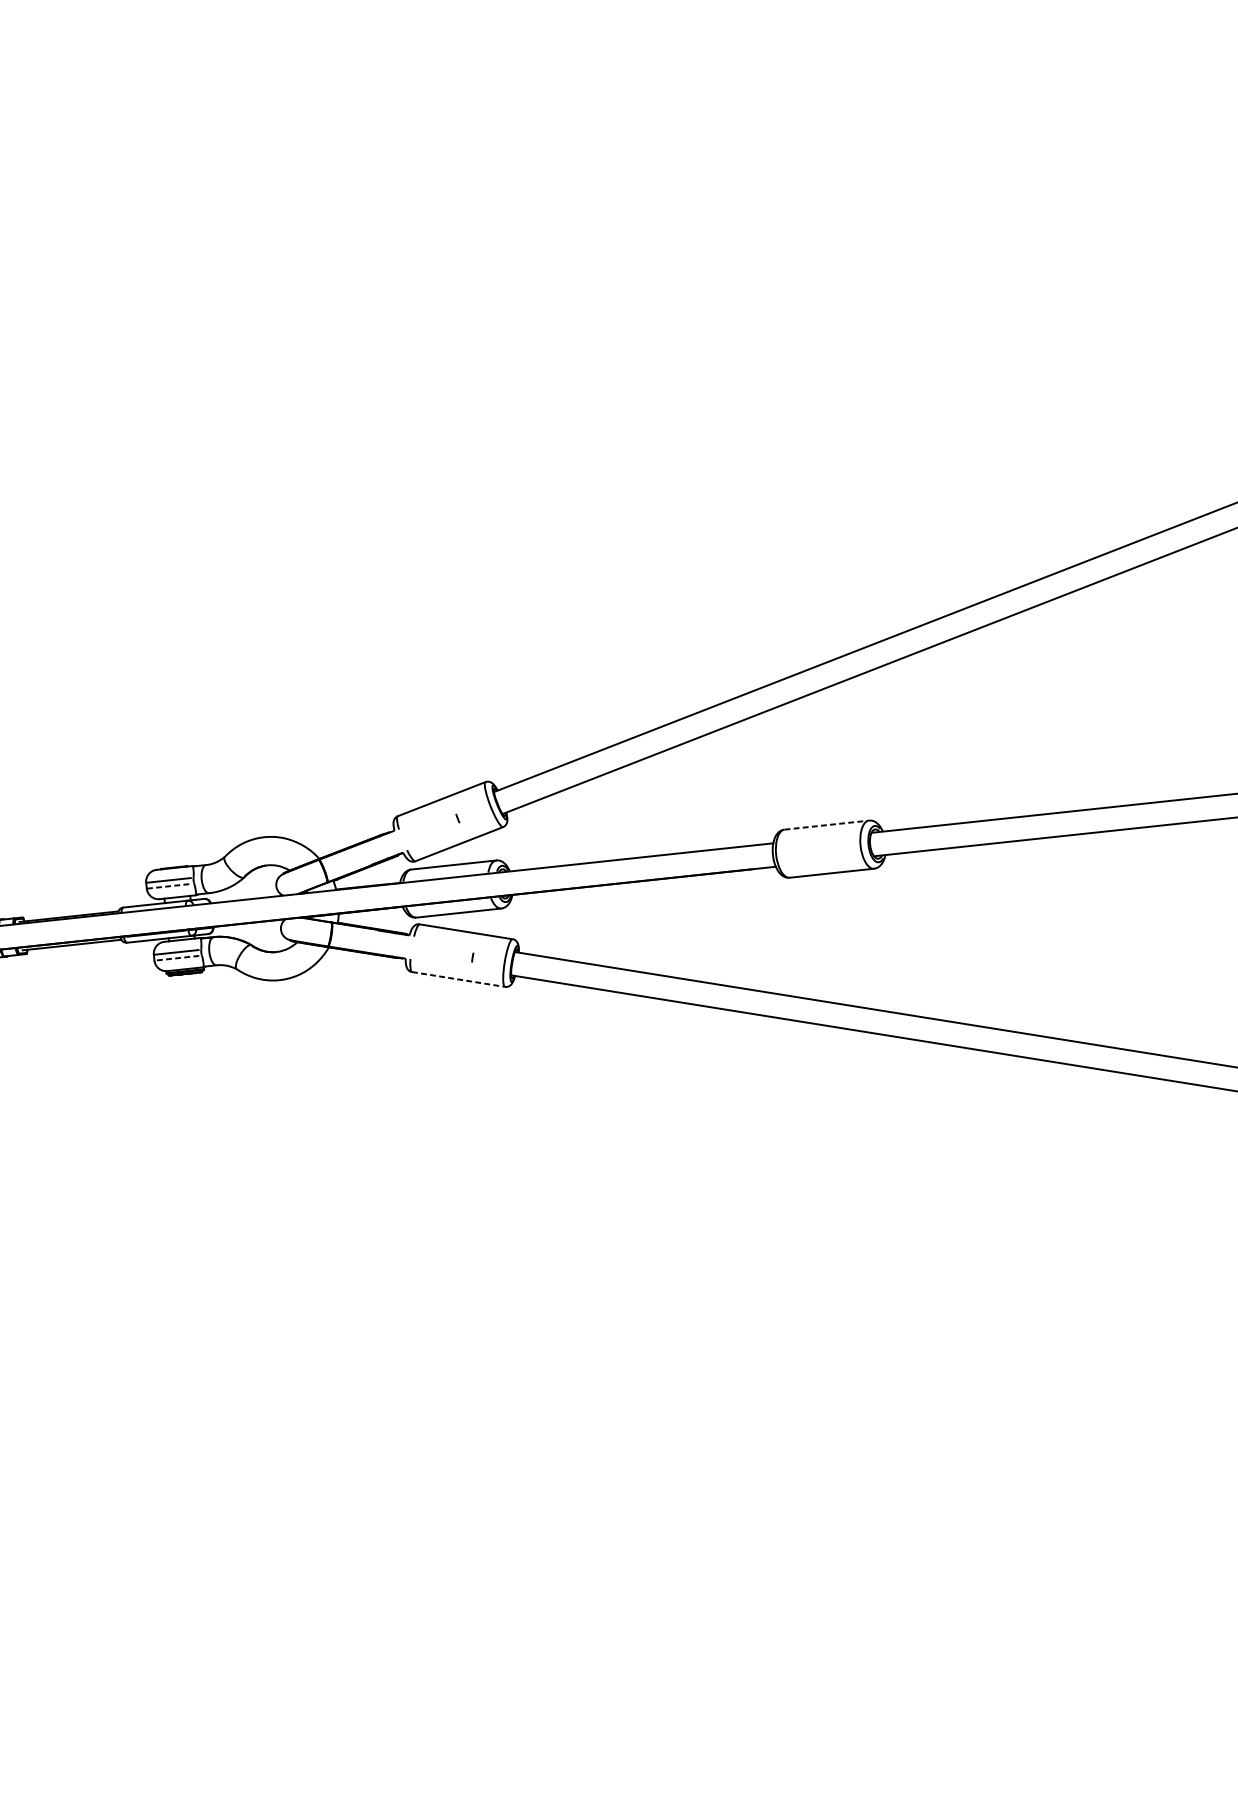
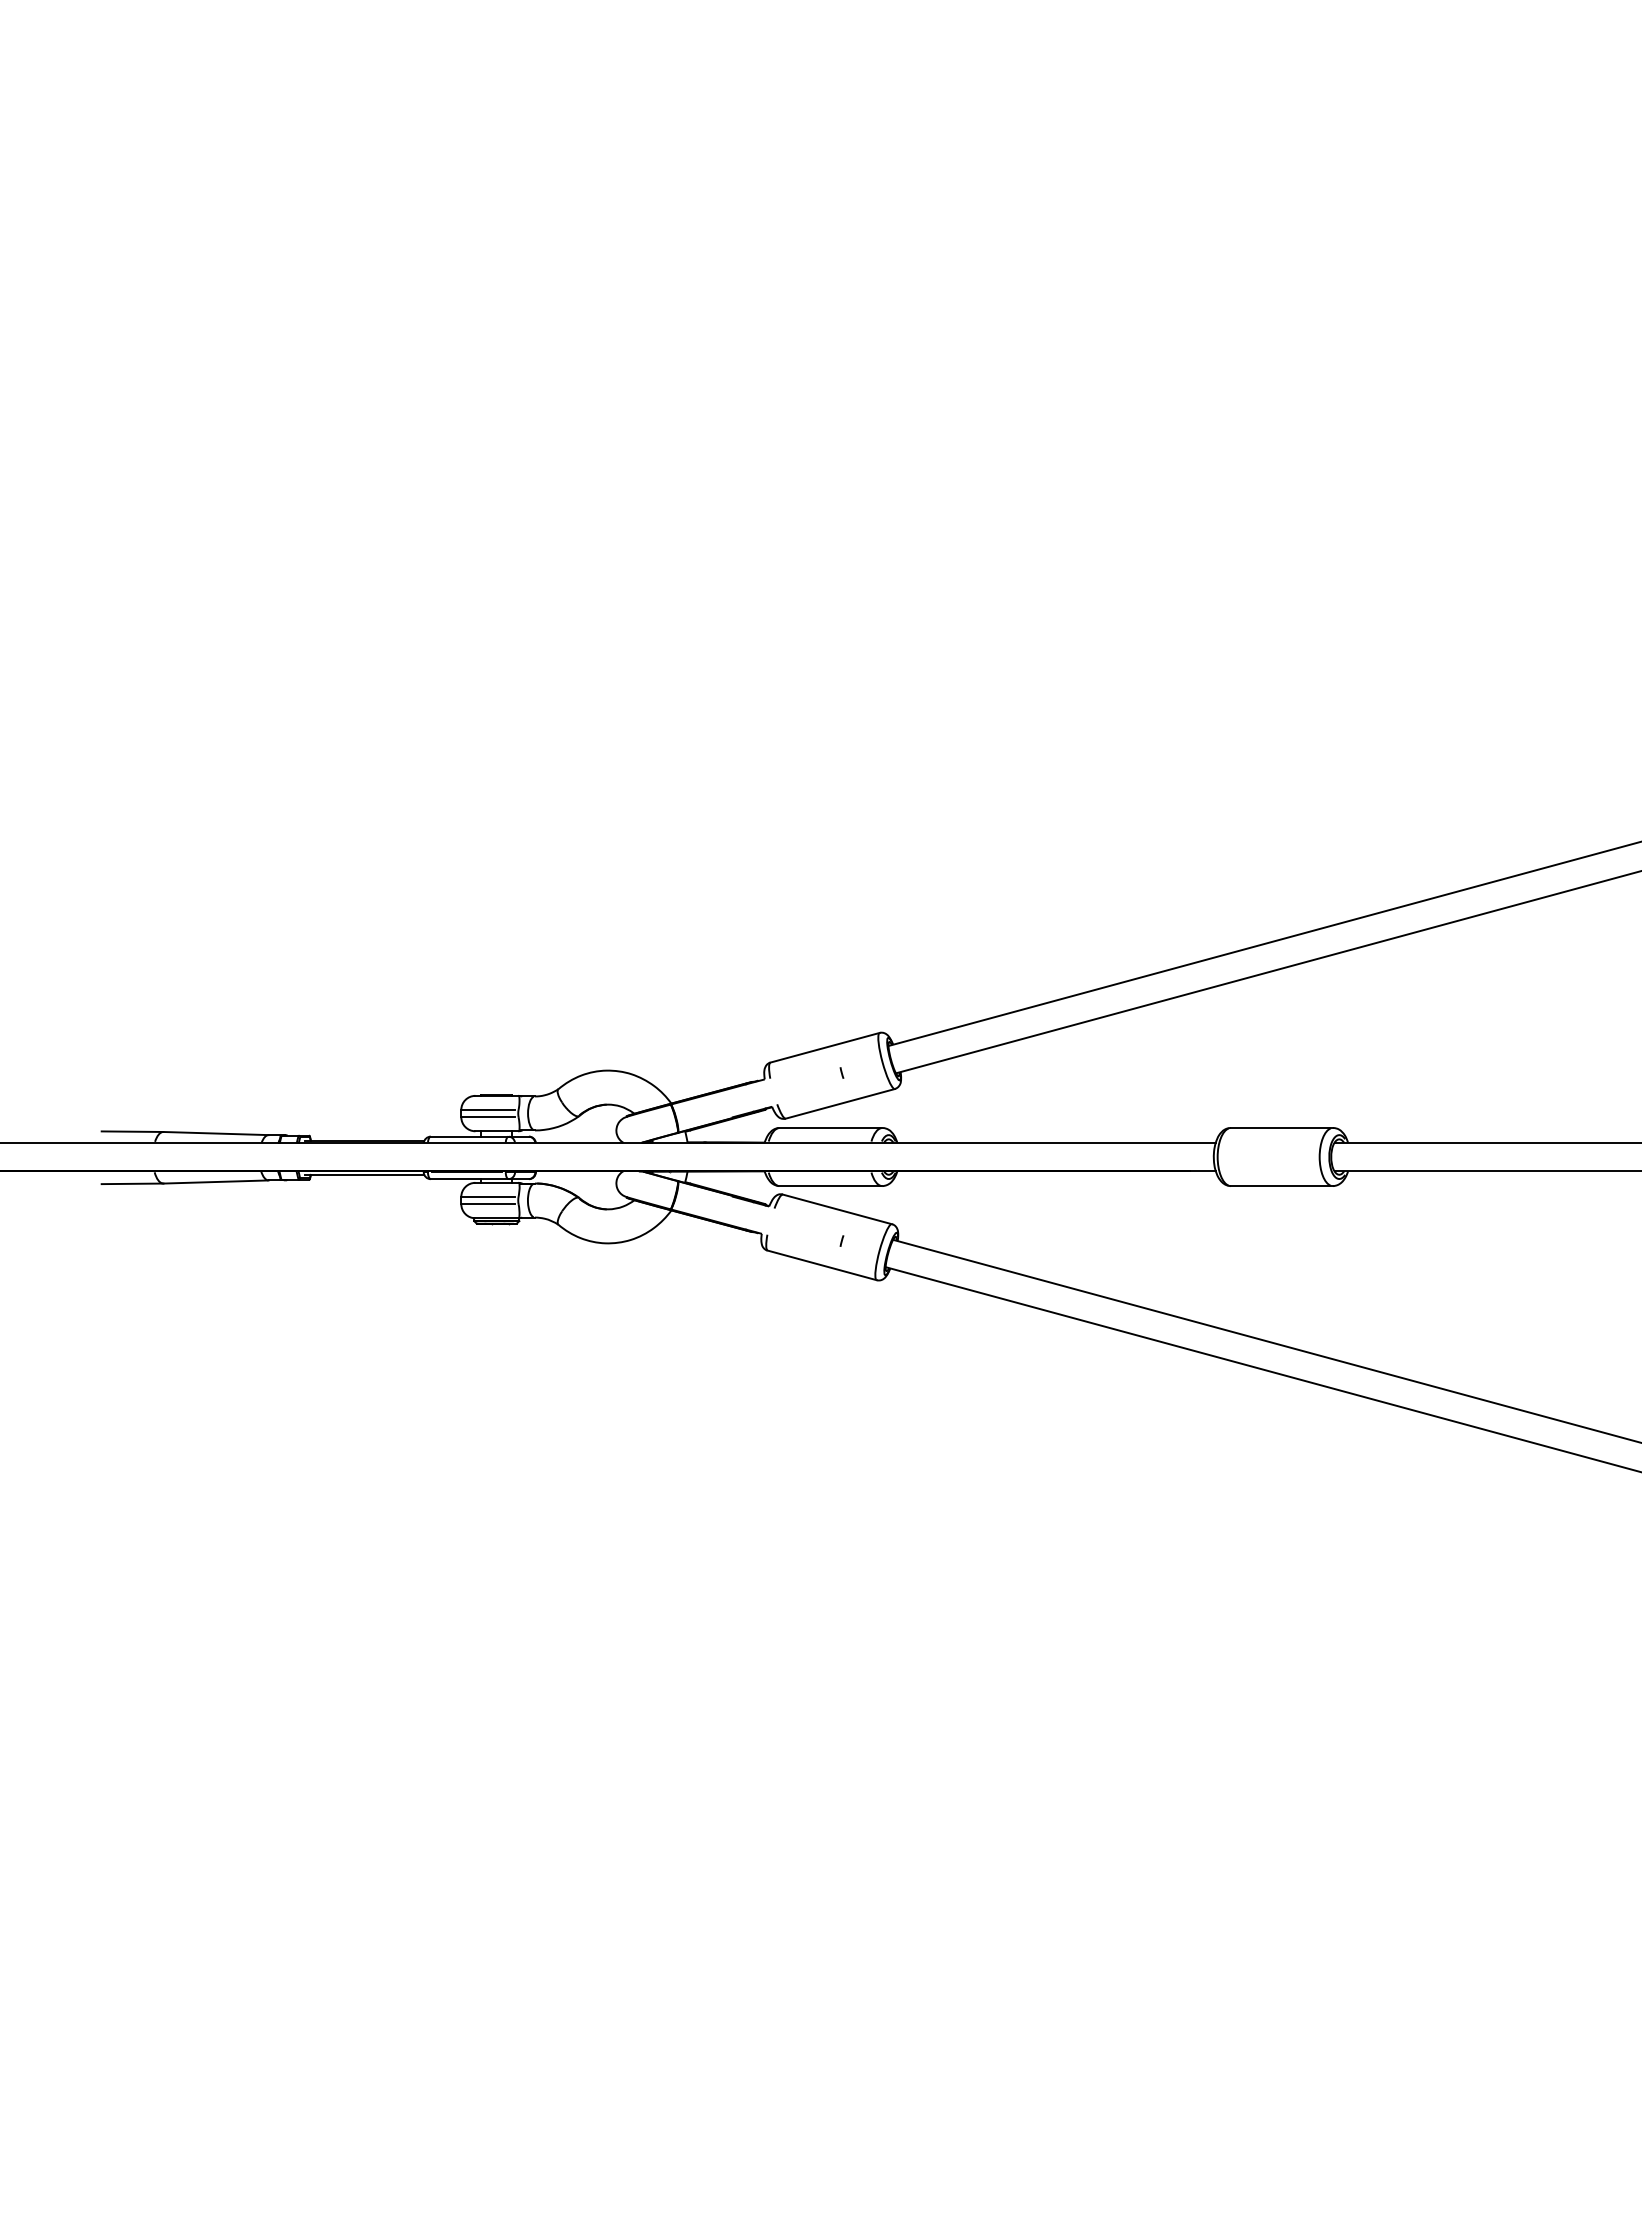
line: (827, 825) -> (1282, 1128), dashed -> solid
line: (169, 886) -> (488, 1117), dashed -> solid
line: (177, 958) -> (488, 1204), dashed -> solid
line: (458, 979) -> (822, 1265), dashed -> solid

